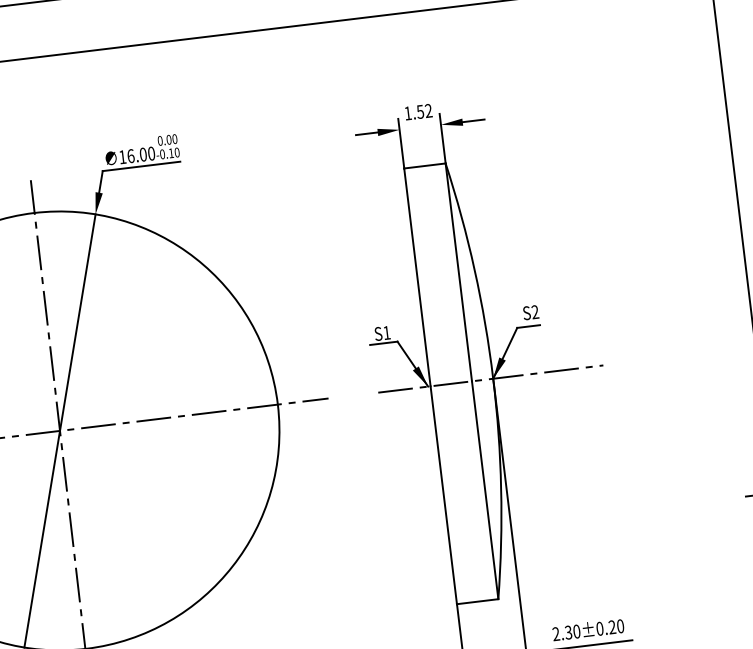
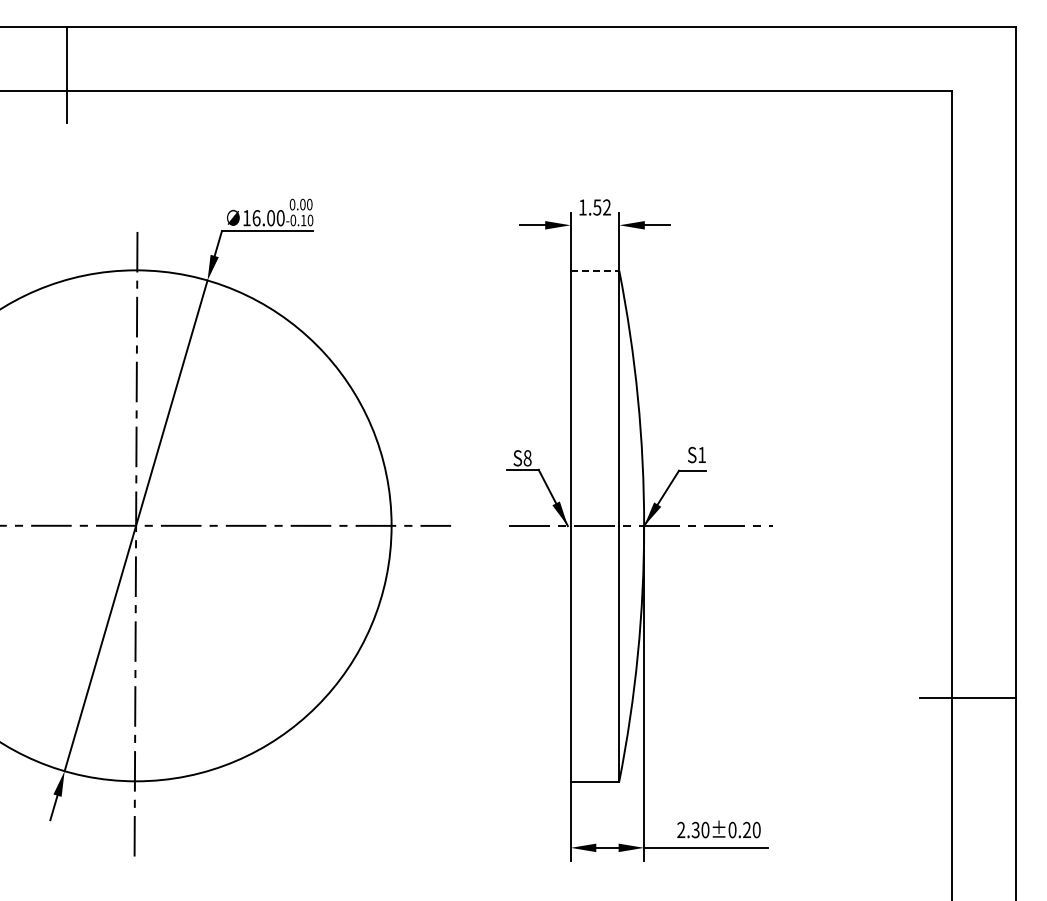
line: (425, 165) -> (595, 270), solid -> dashed
text: (535, 311) -> (702, 454), S2 -> S1
text: (386, 333) -> (527, 458), S1 -> S8

